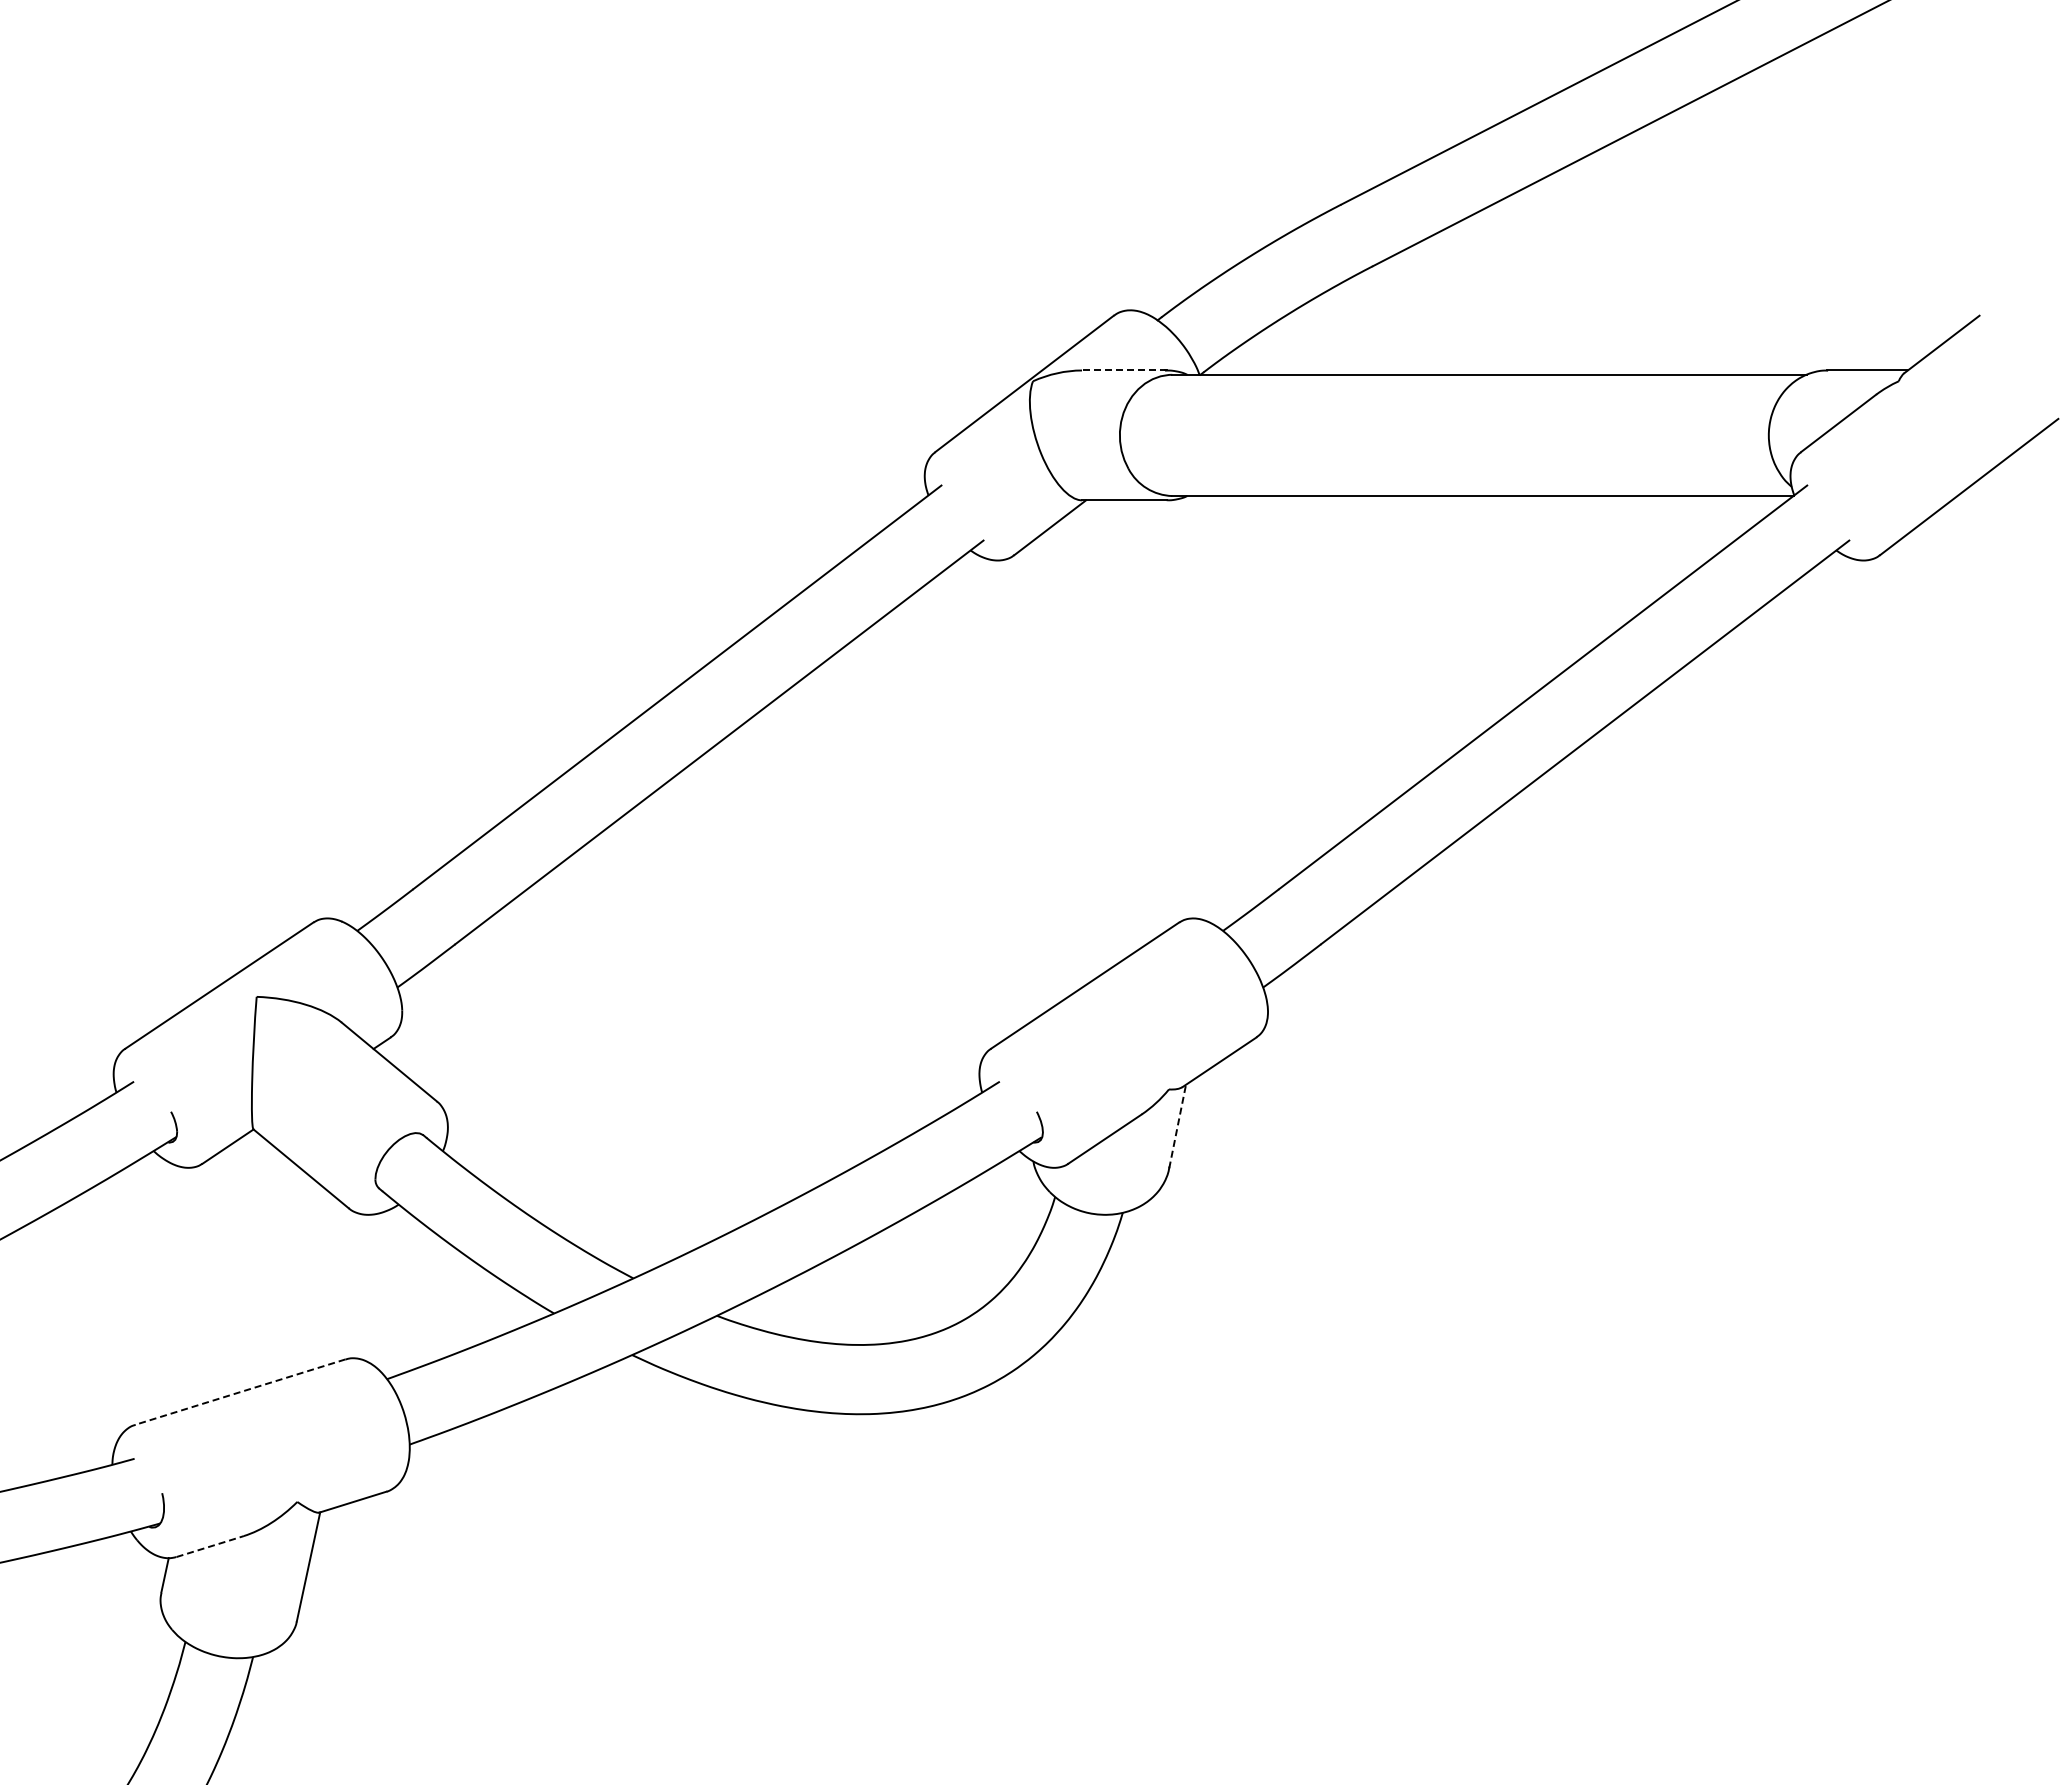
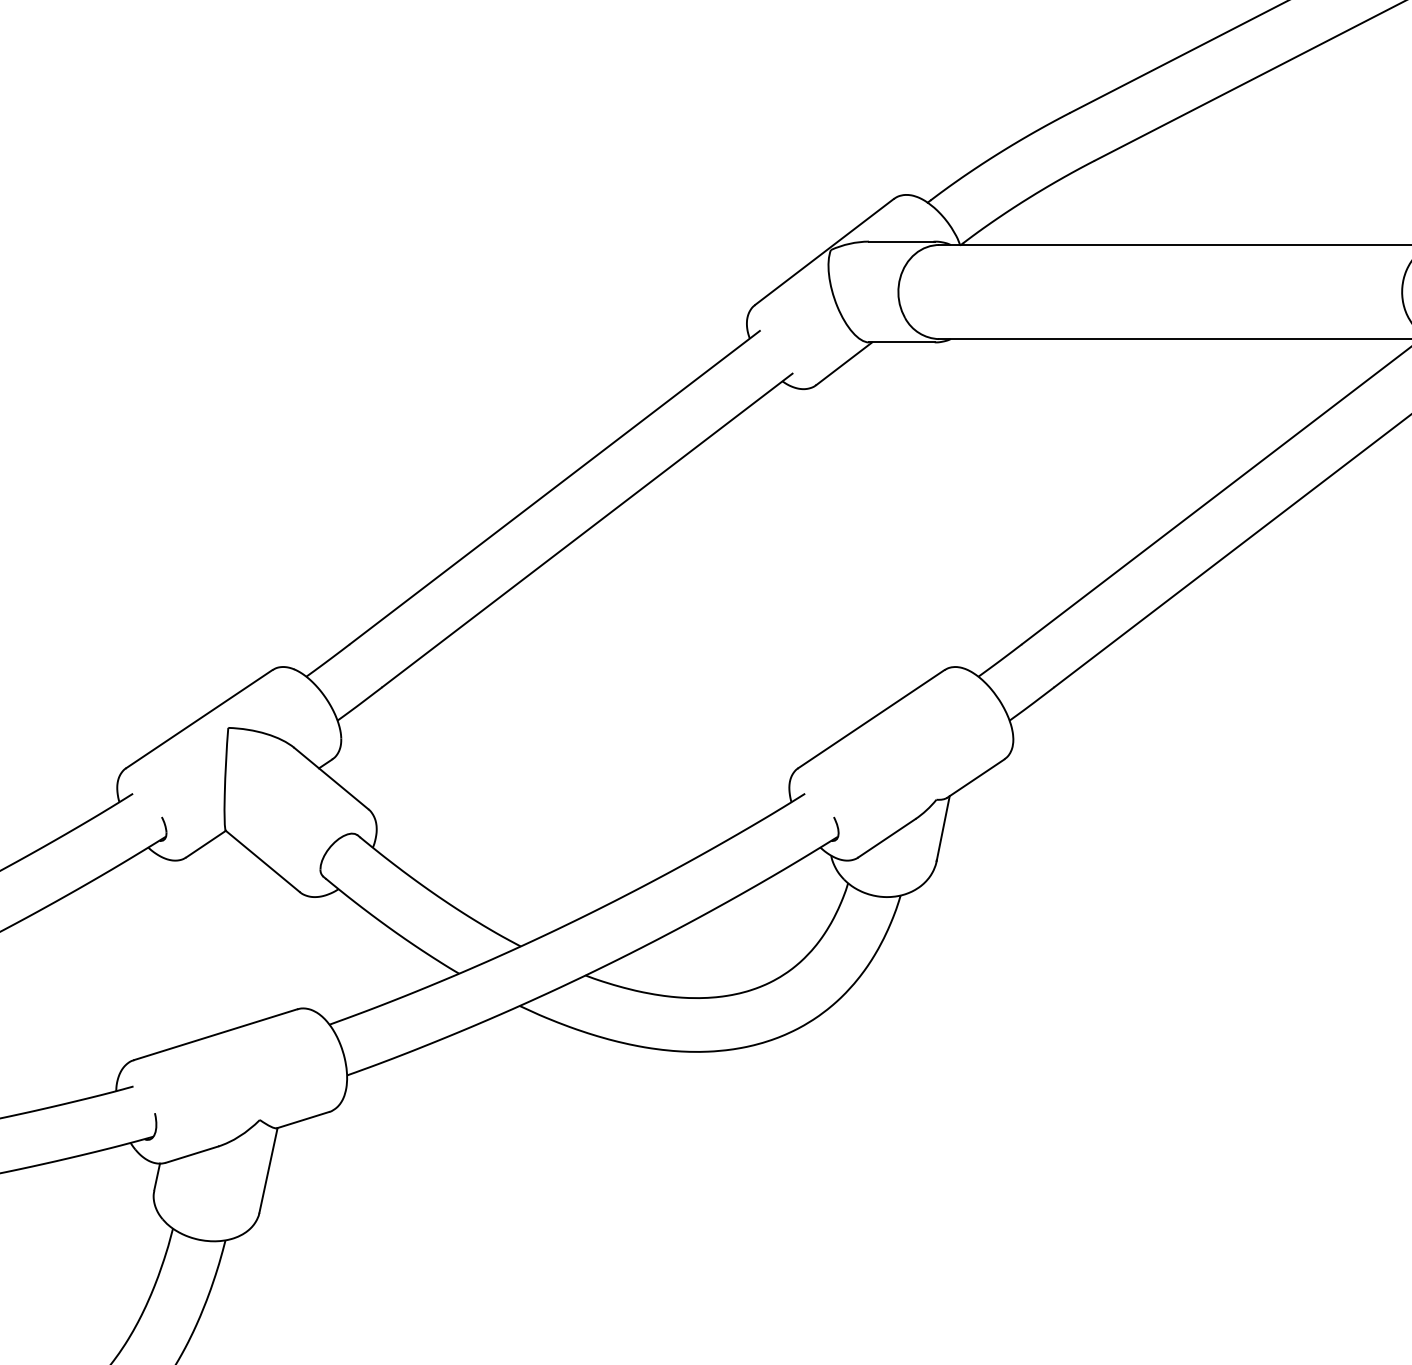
line: (1123, 370) -> (901, 241), dashed -> solid
line: (1177, 1126) -> (943, 828), dashed -> solid
line: (240, 1392) -> (215, 1035), dashed -> solid
line: (210, 1546) -> (192, 1154), dashed -> solid

